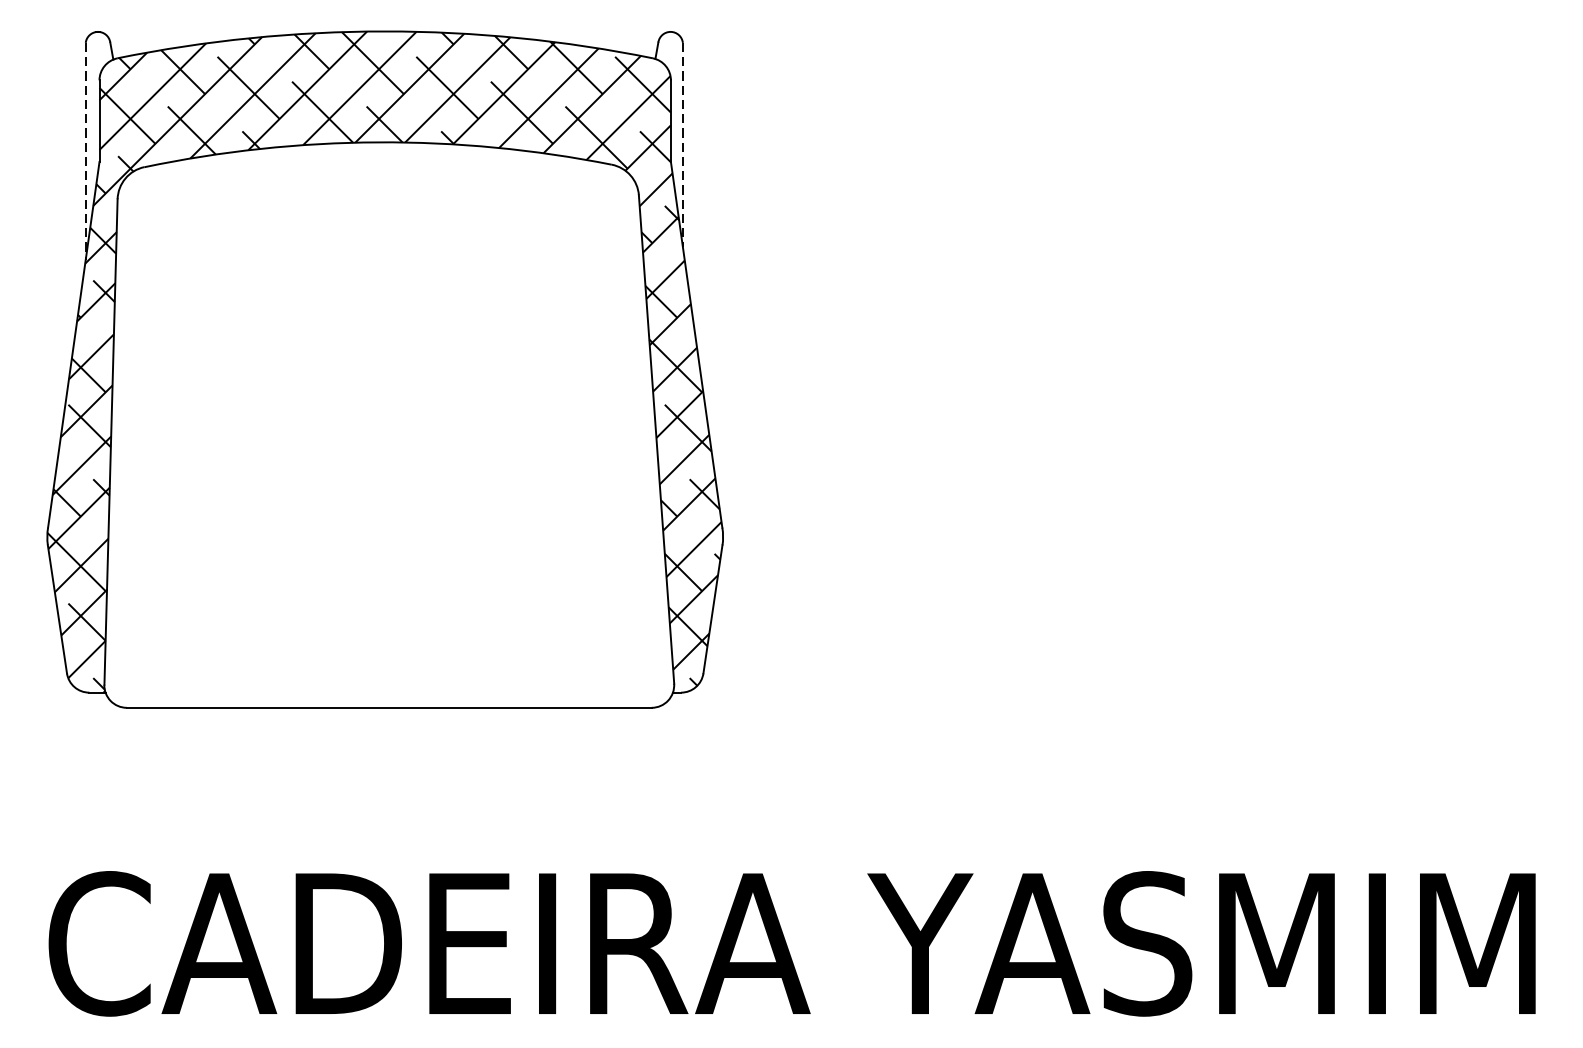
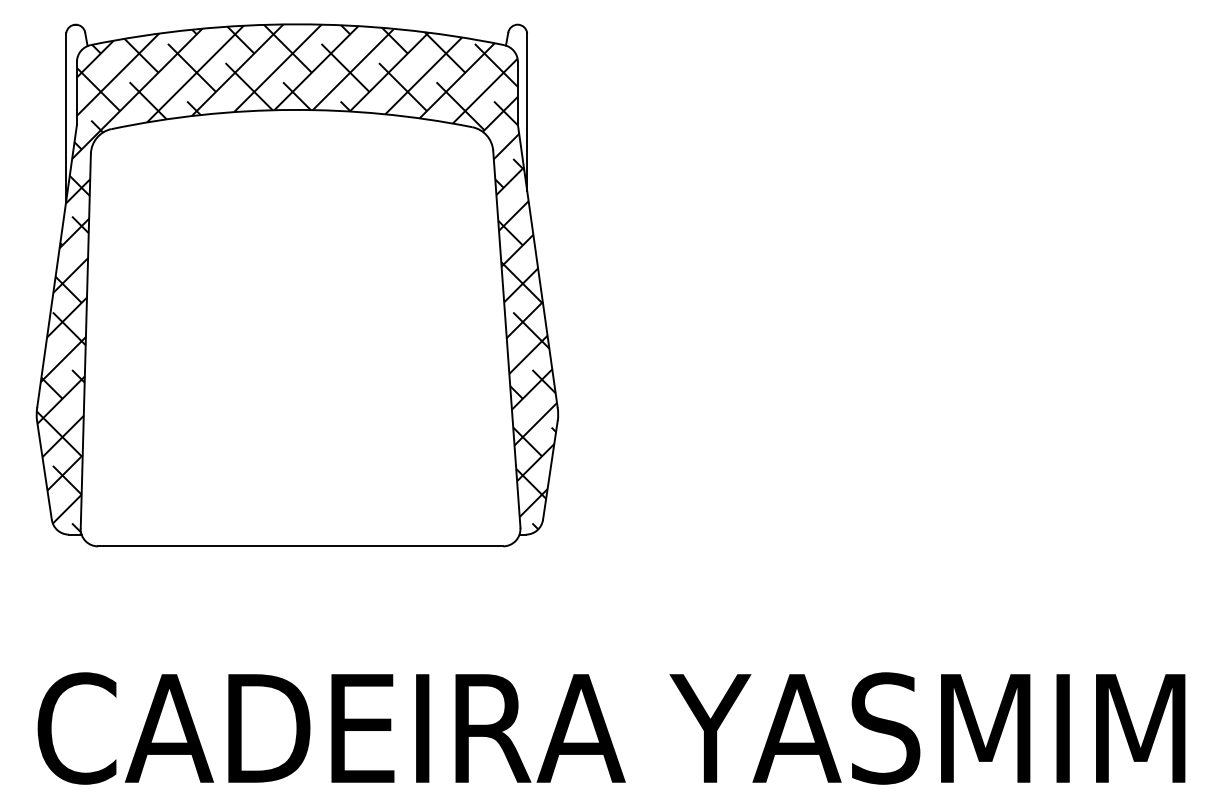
line: (683, 144) -> (527, 111), dashed -> solid
line: (85, 150) -> (66, 116), dashed -> solid

